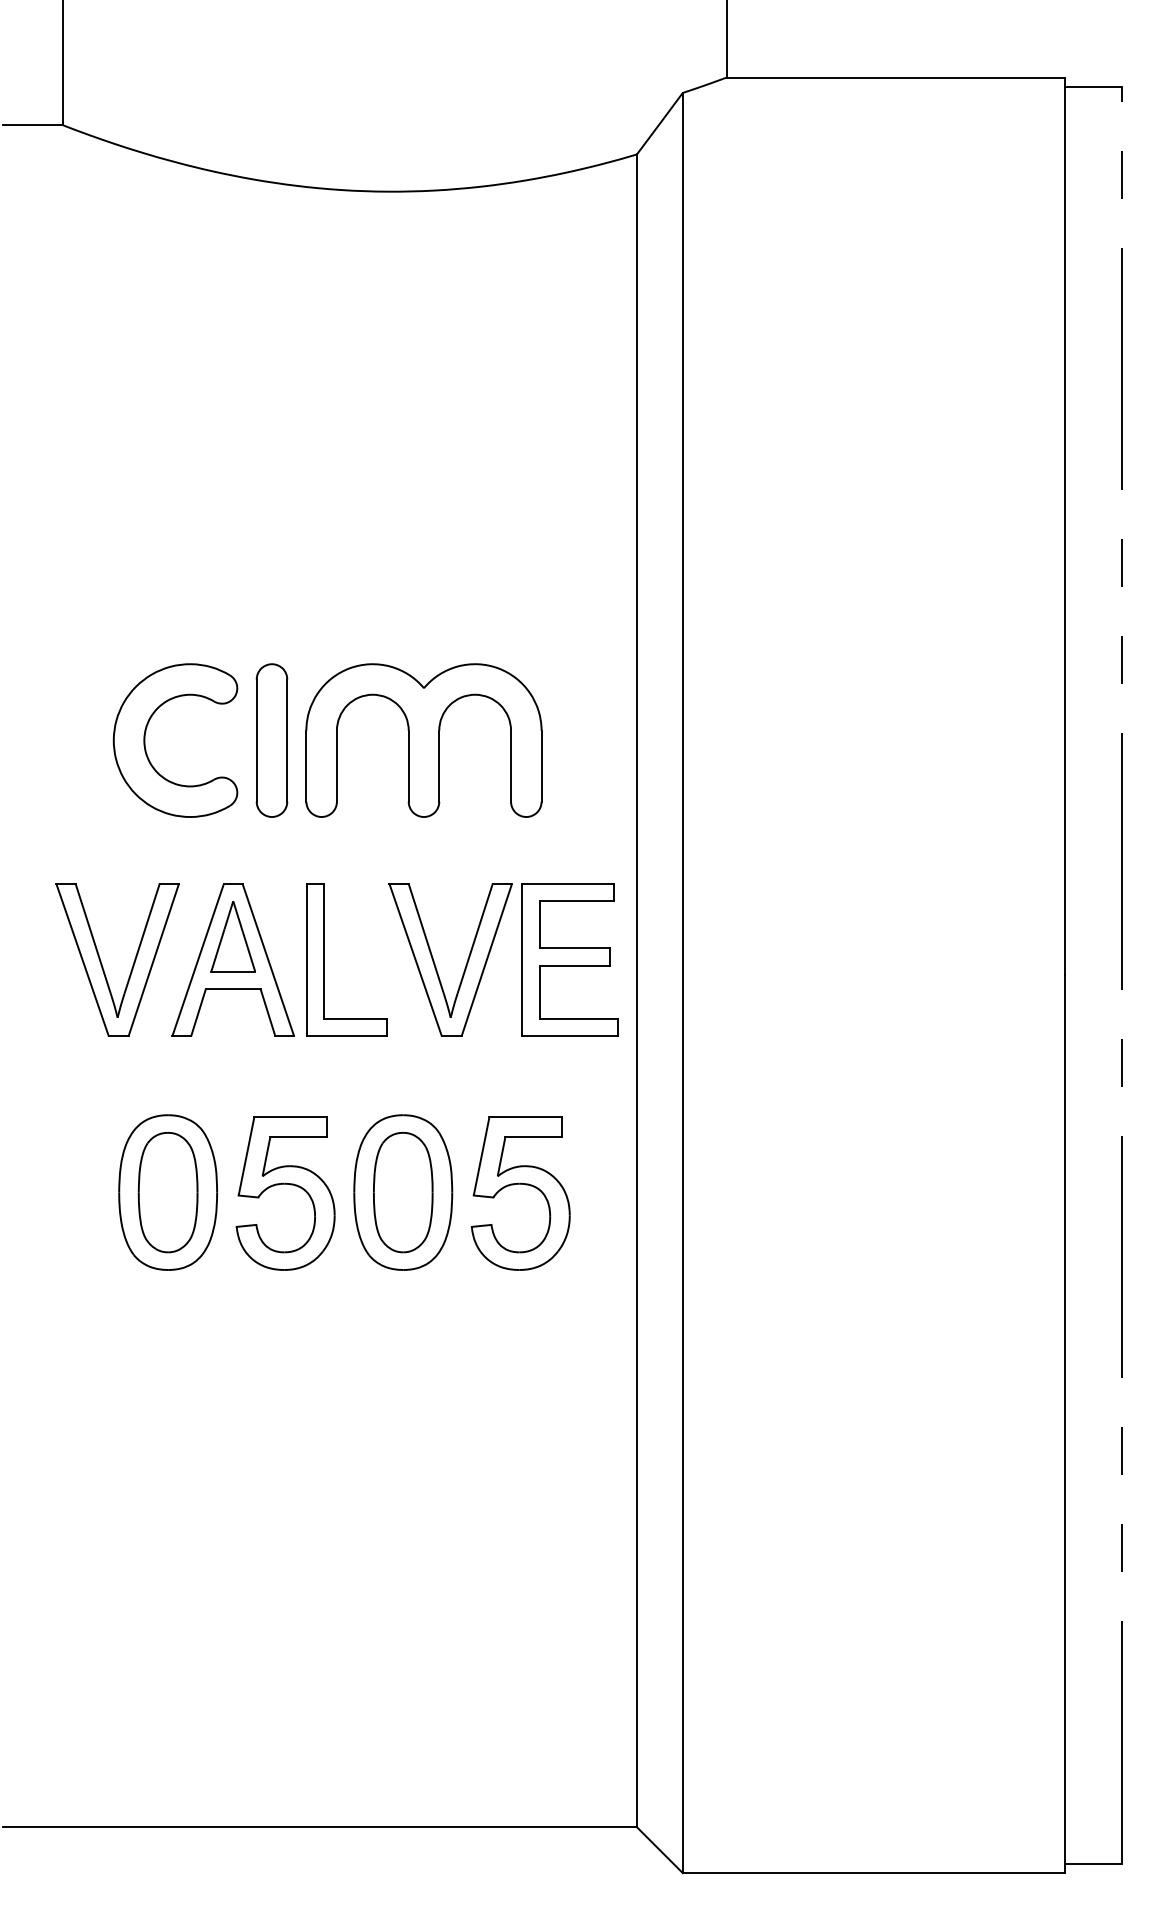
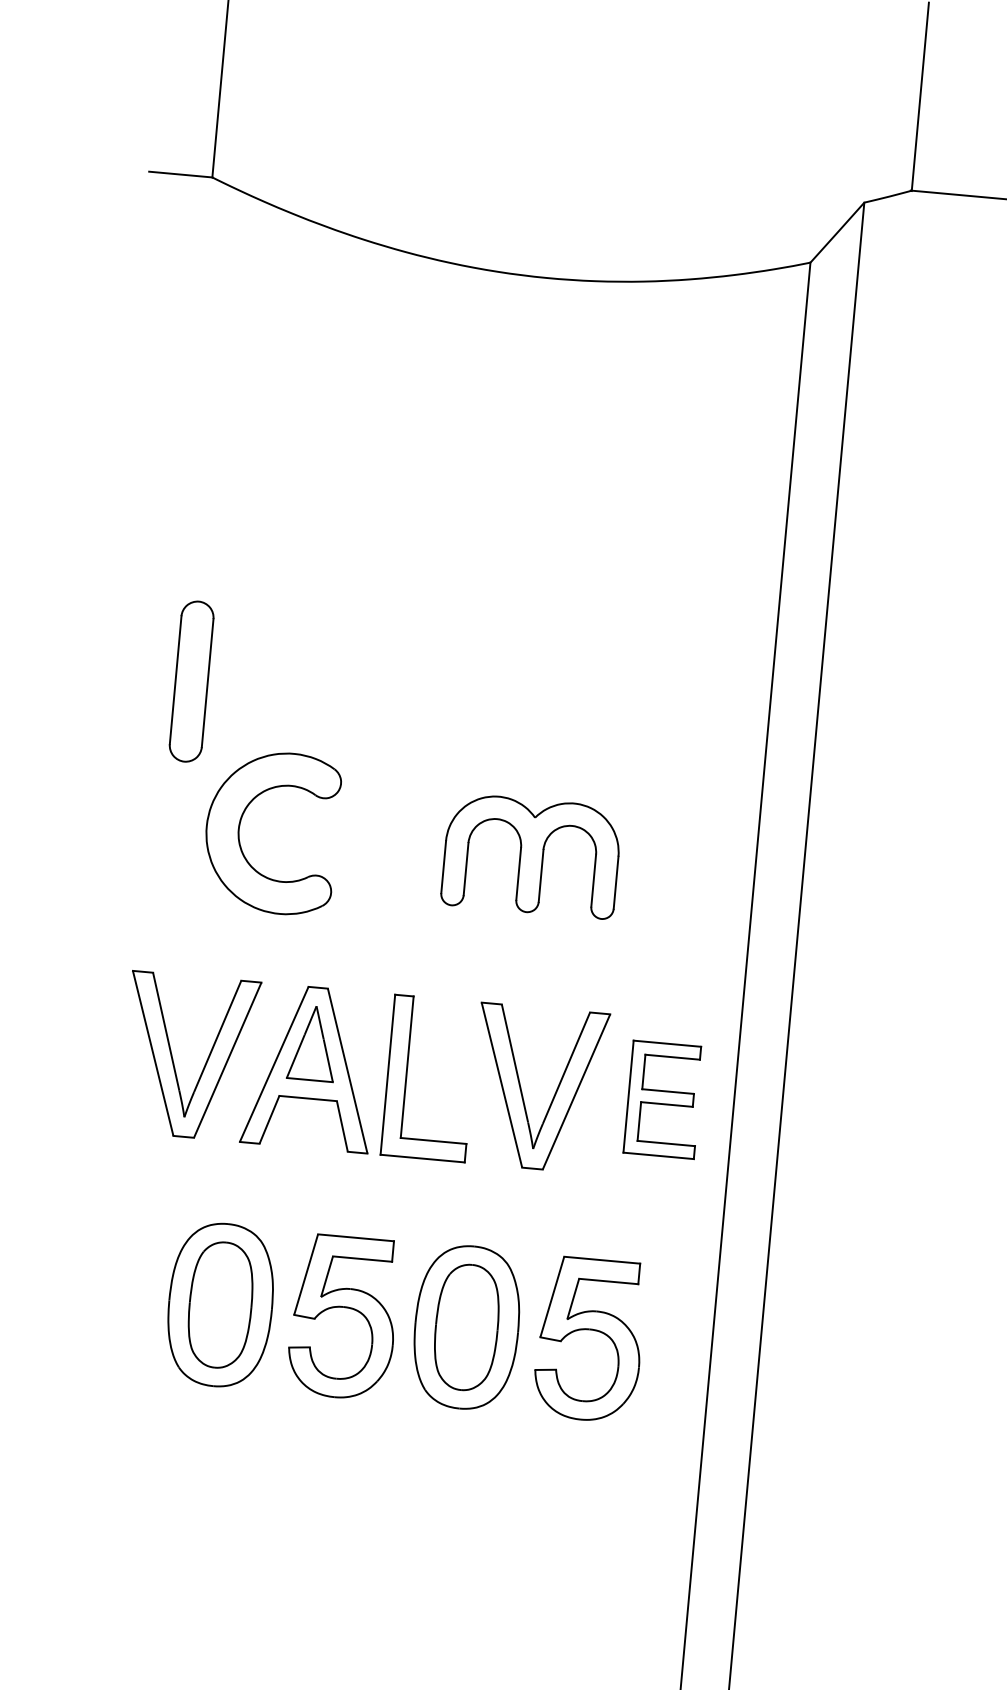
part: (271, 740) -> (191, 681), moved
part: (423, 740) -> (531, 856), size x0.7
part: (569, 959) -> (663, 1099), size x0.7

